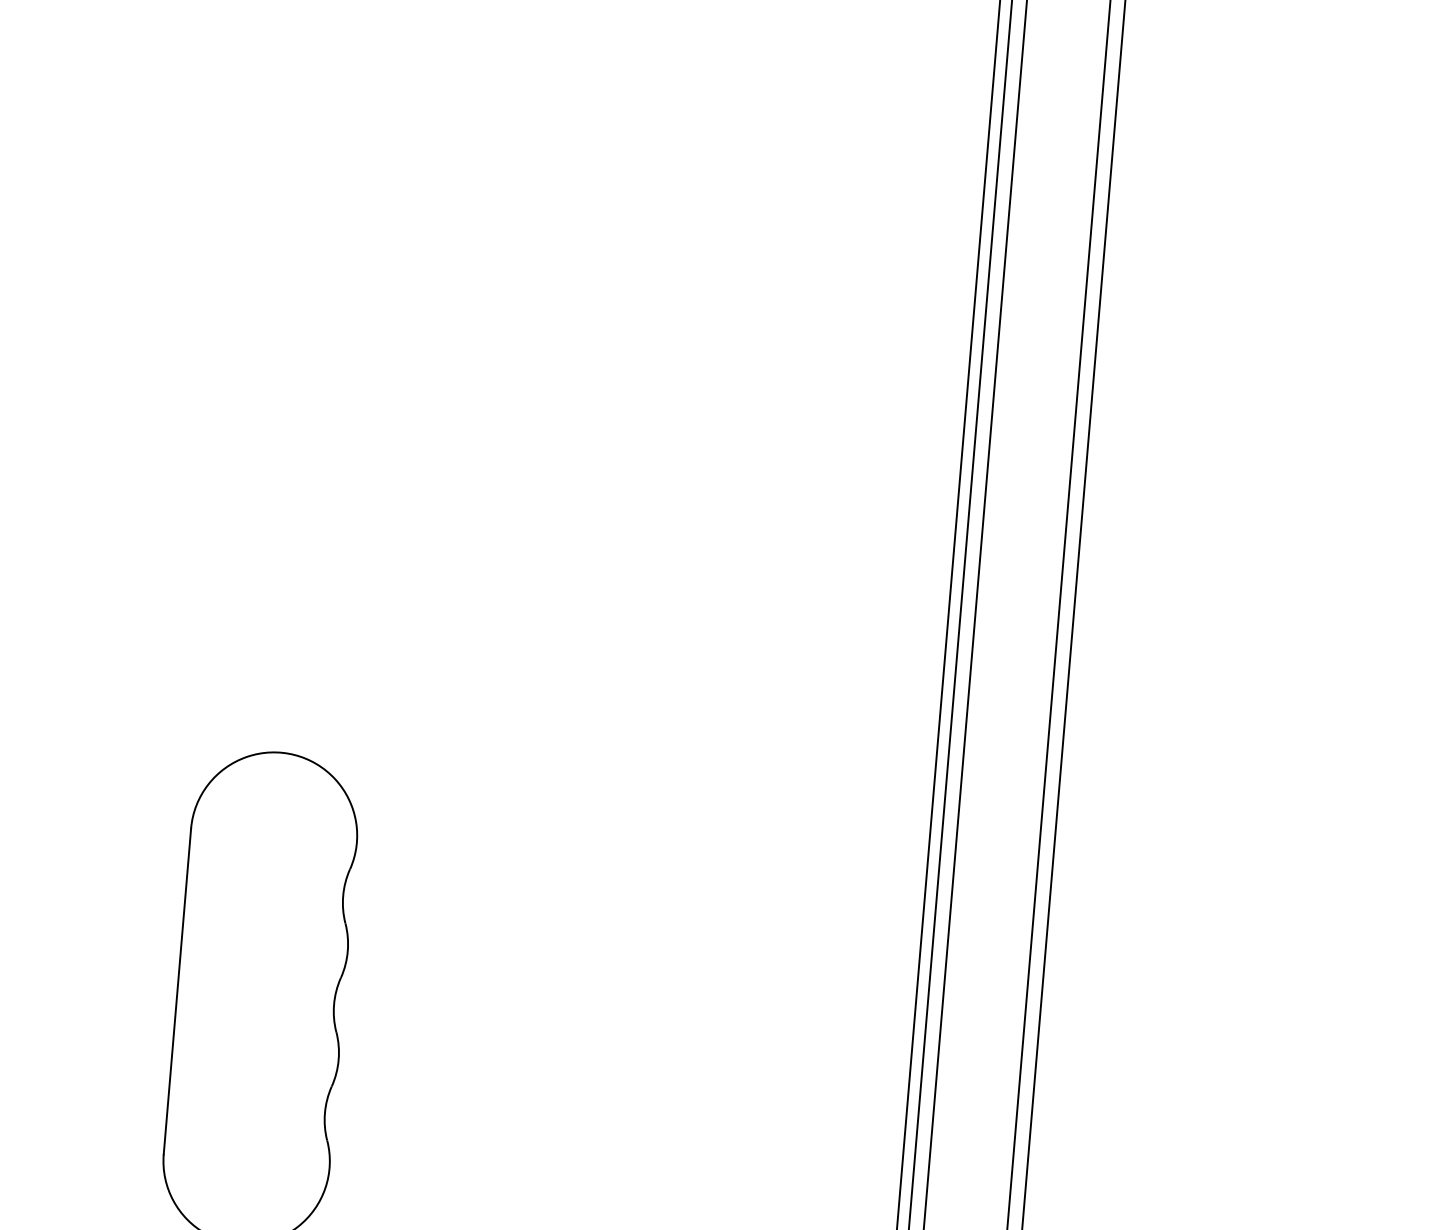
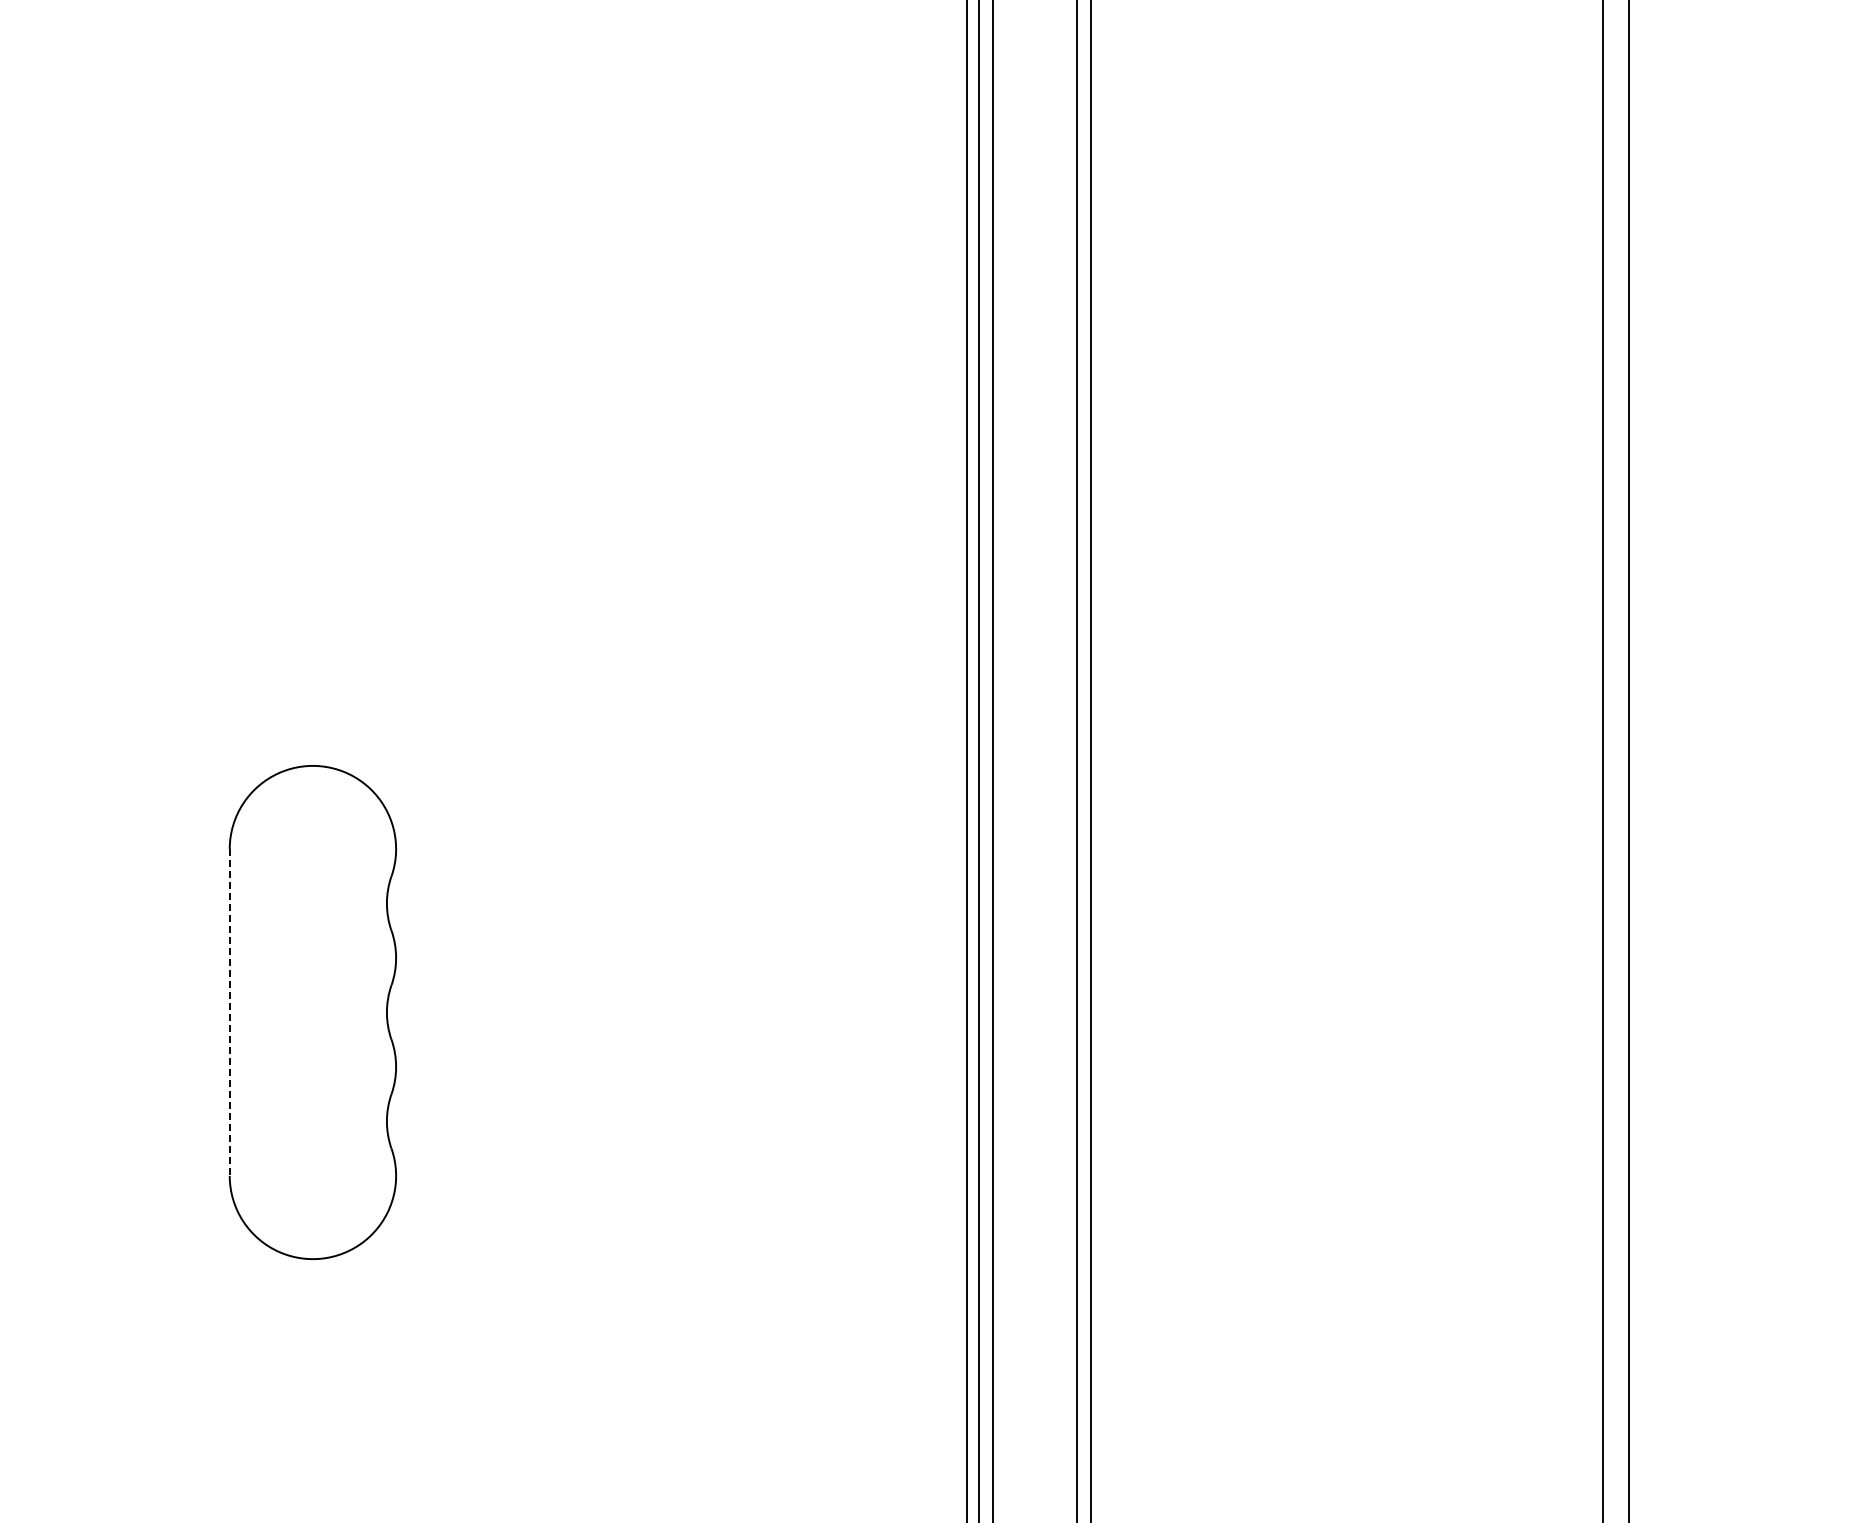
line: (177, 992) -> (229, 1013), solid -> dashed

